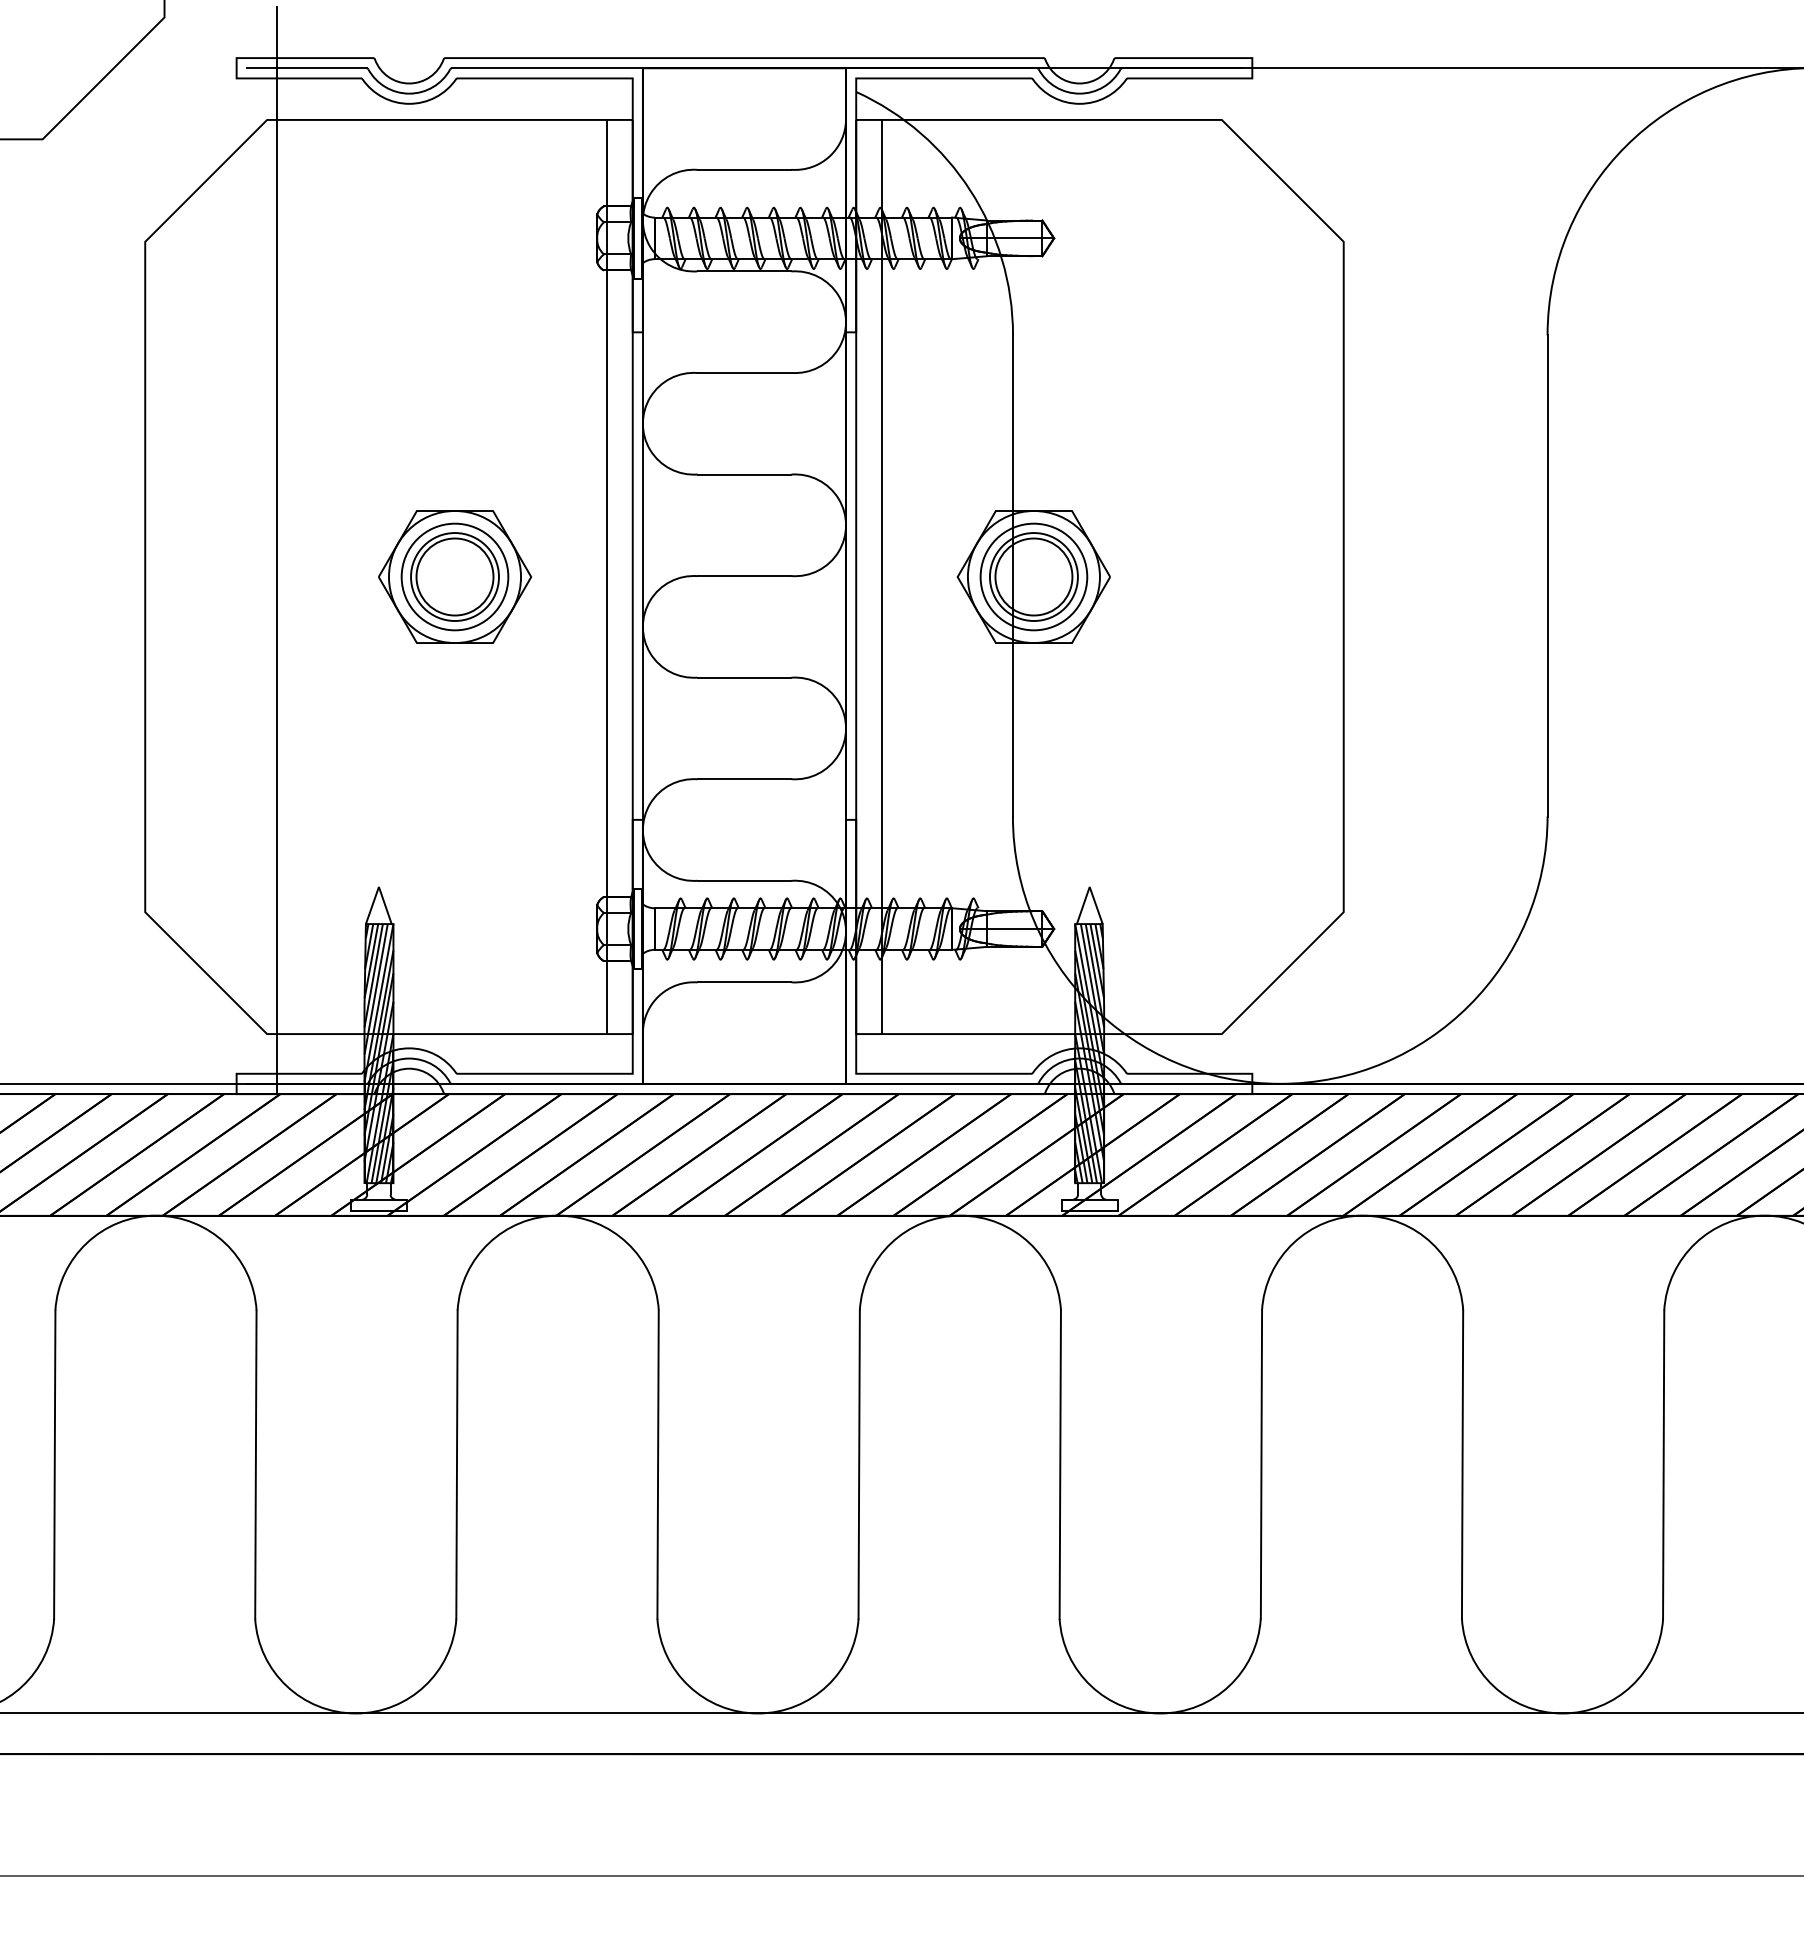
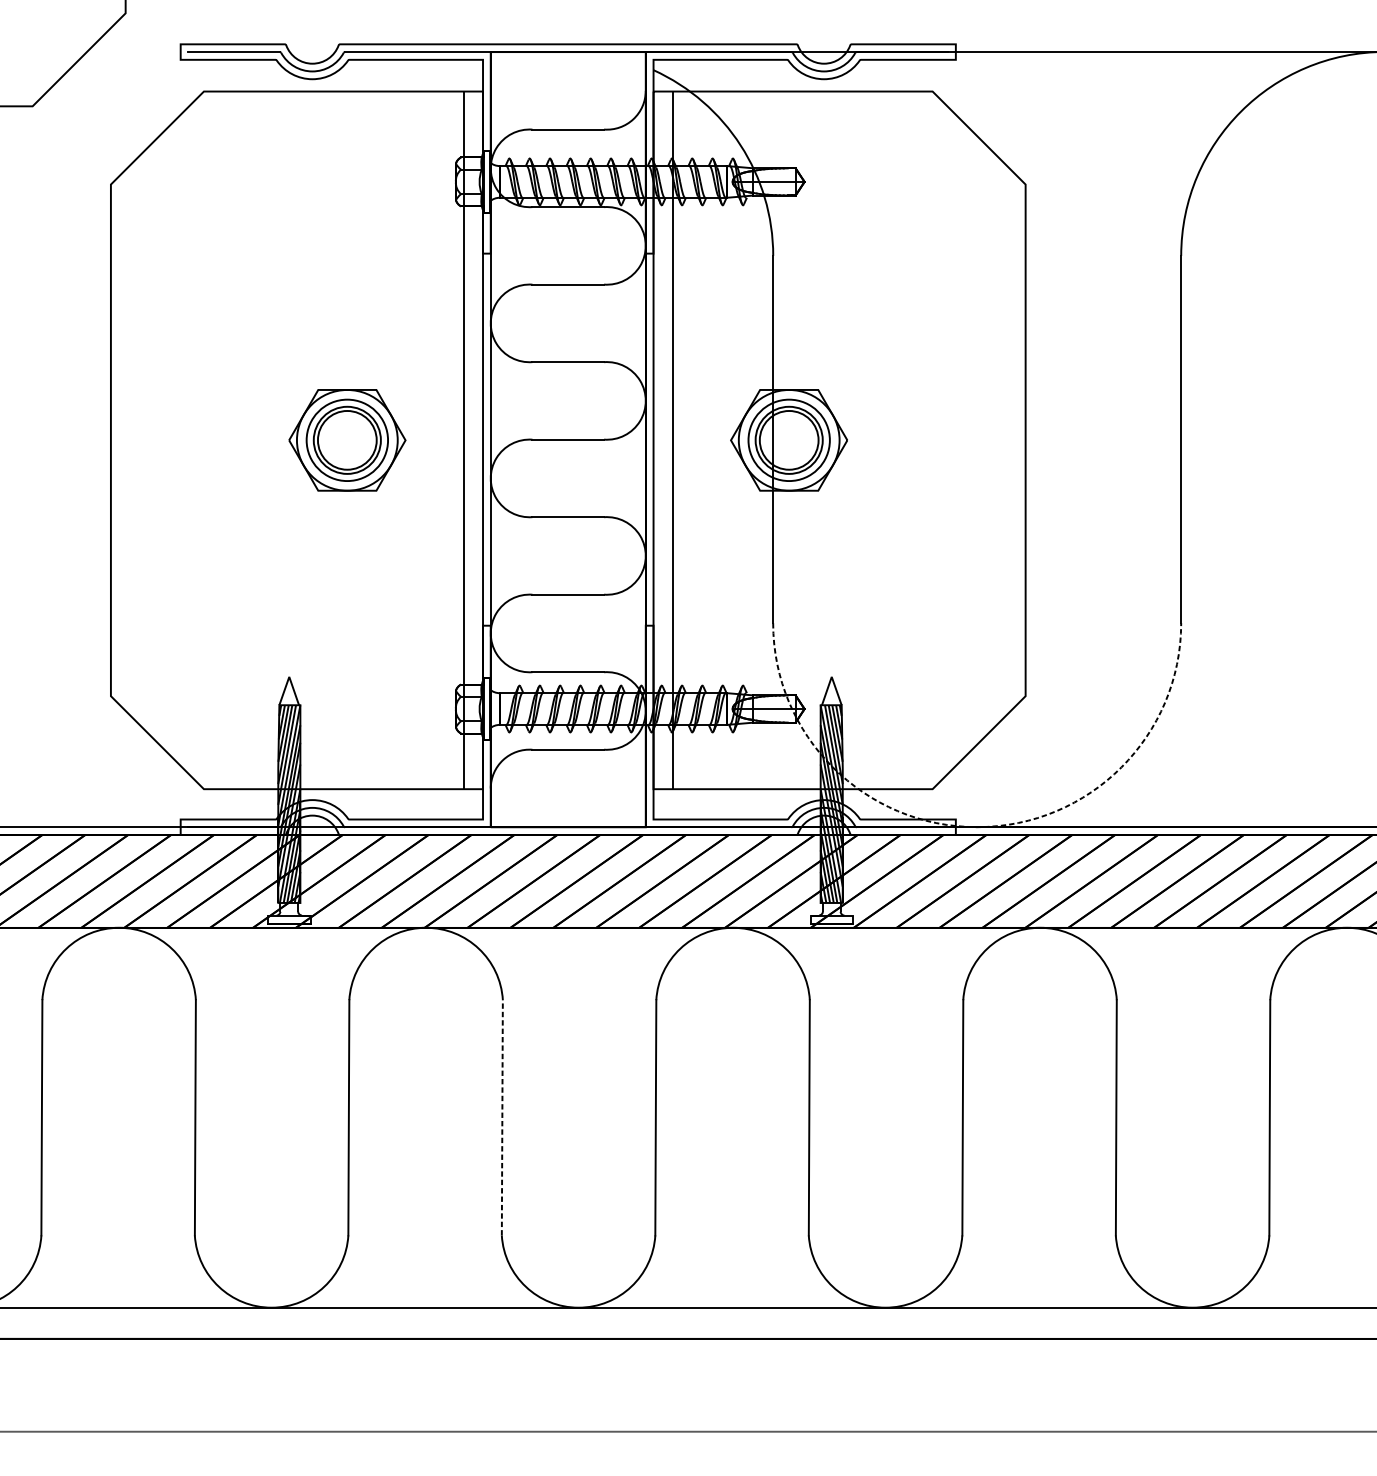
line: (277, 550) -> (211, 420), removed
arc: (1280, 1083) -> (977, 826), solid -> dashed
line: (658, 1464) -> (502, 1117), solid -> dashed

